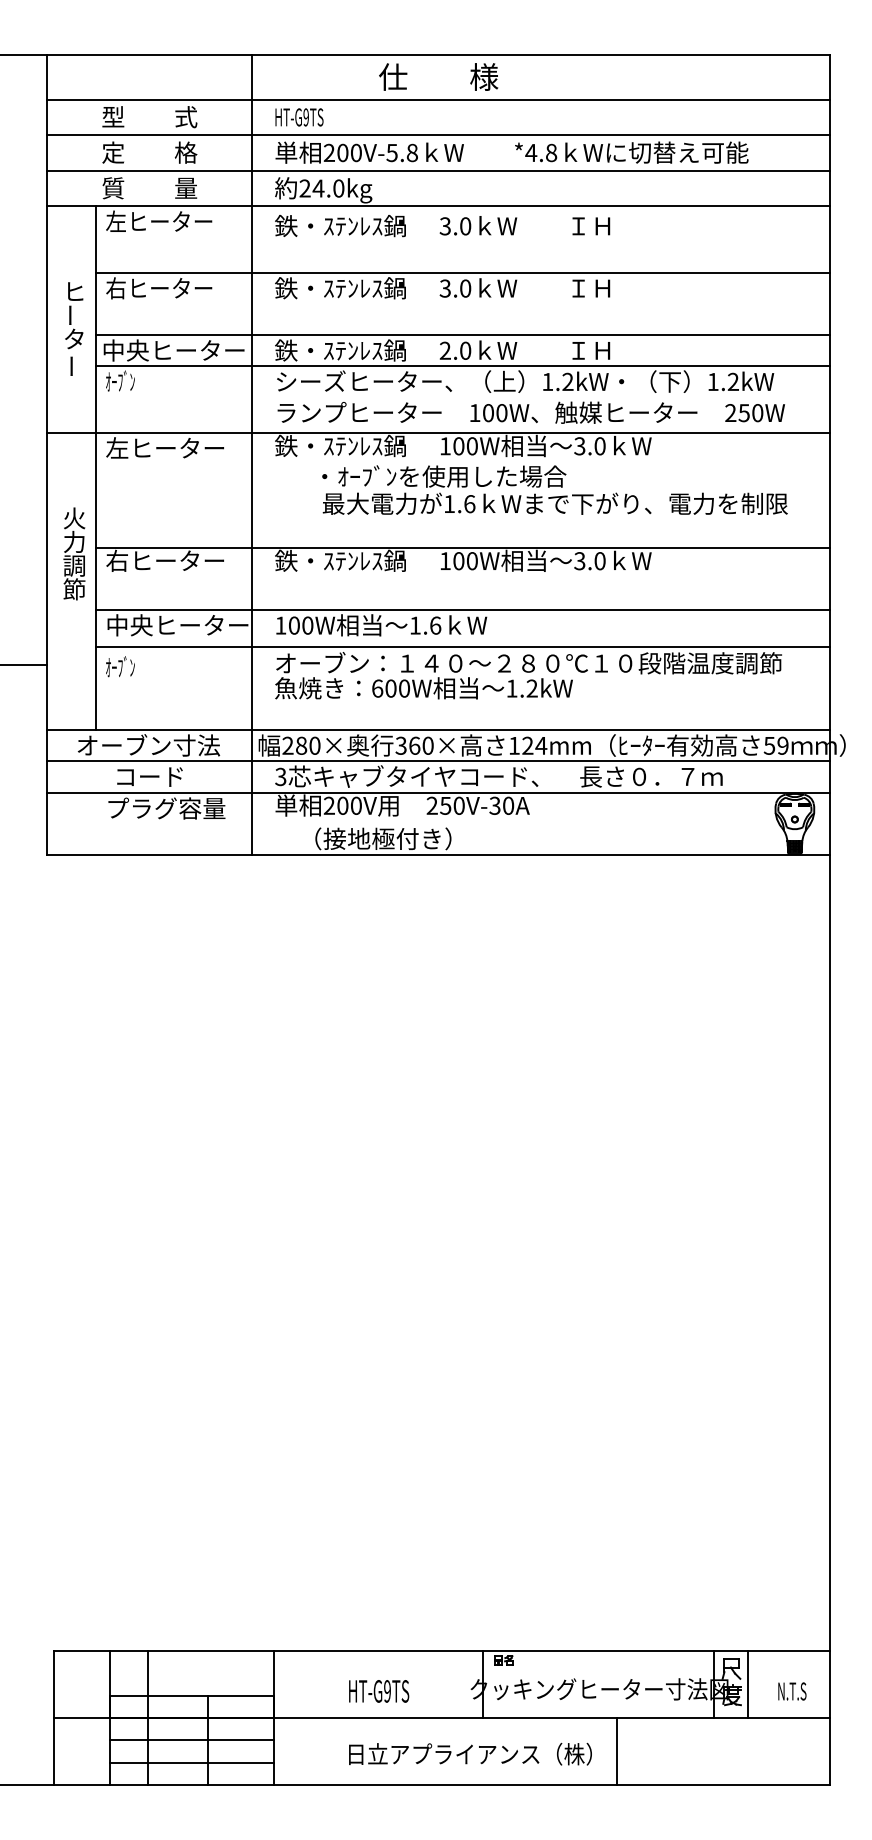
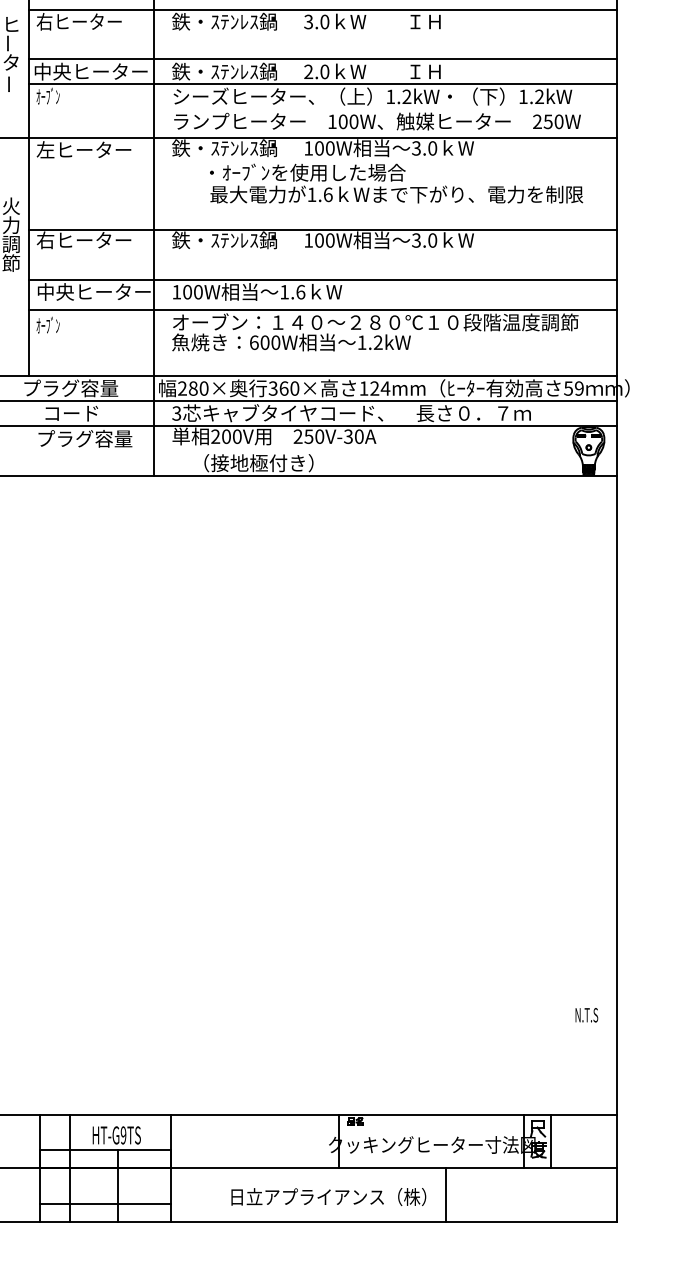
text: (148, 745) -> (70, 388), オーブン寸法 -> プラグ容量
text: (379, 1691) -> (117, 1135), moved
text: (792, 1691) -> (586, 1015), moved
line: (191, 1740) -> (105, 1186), removed

